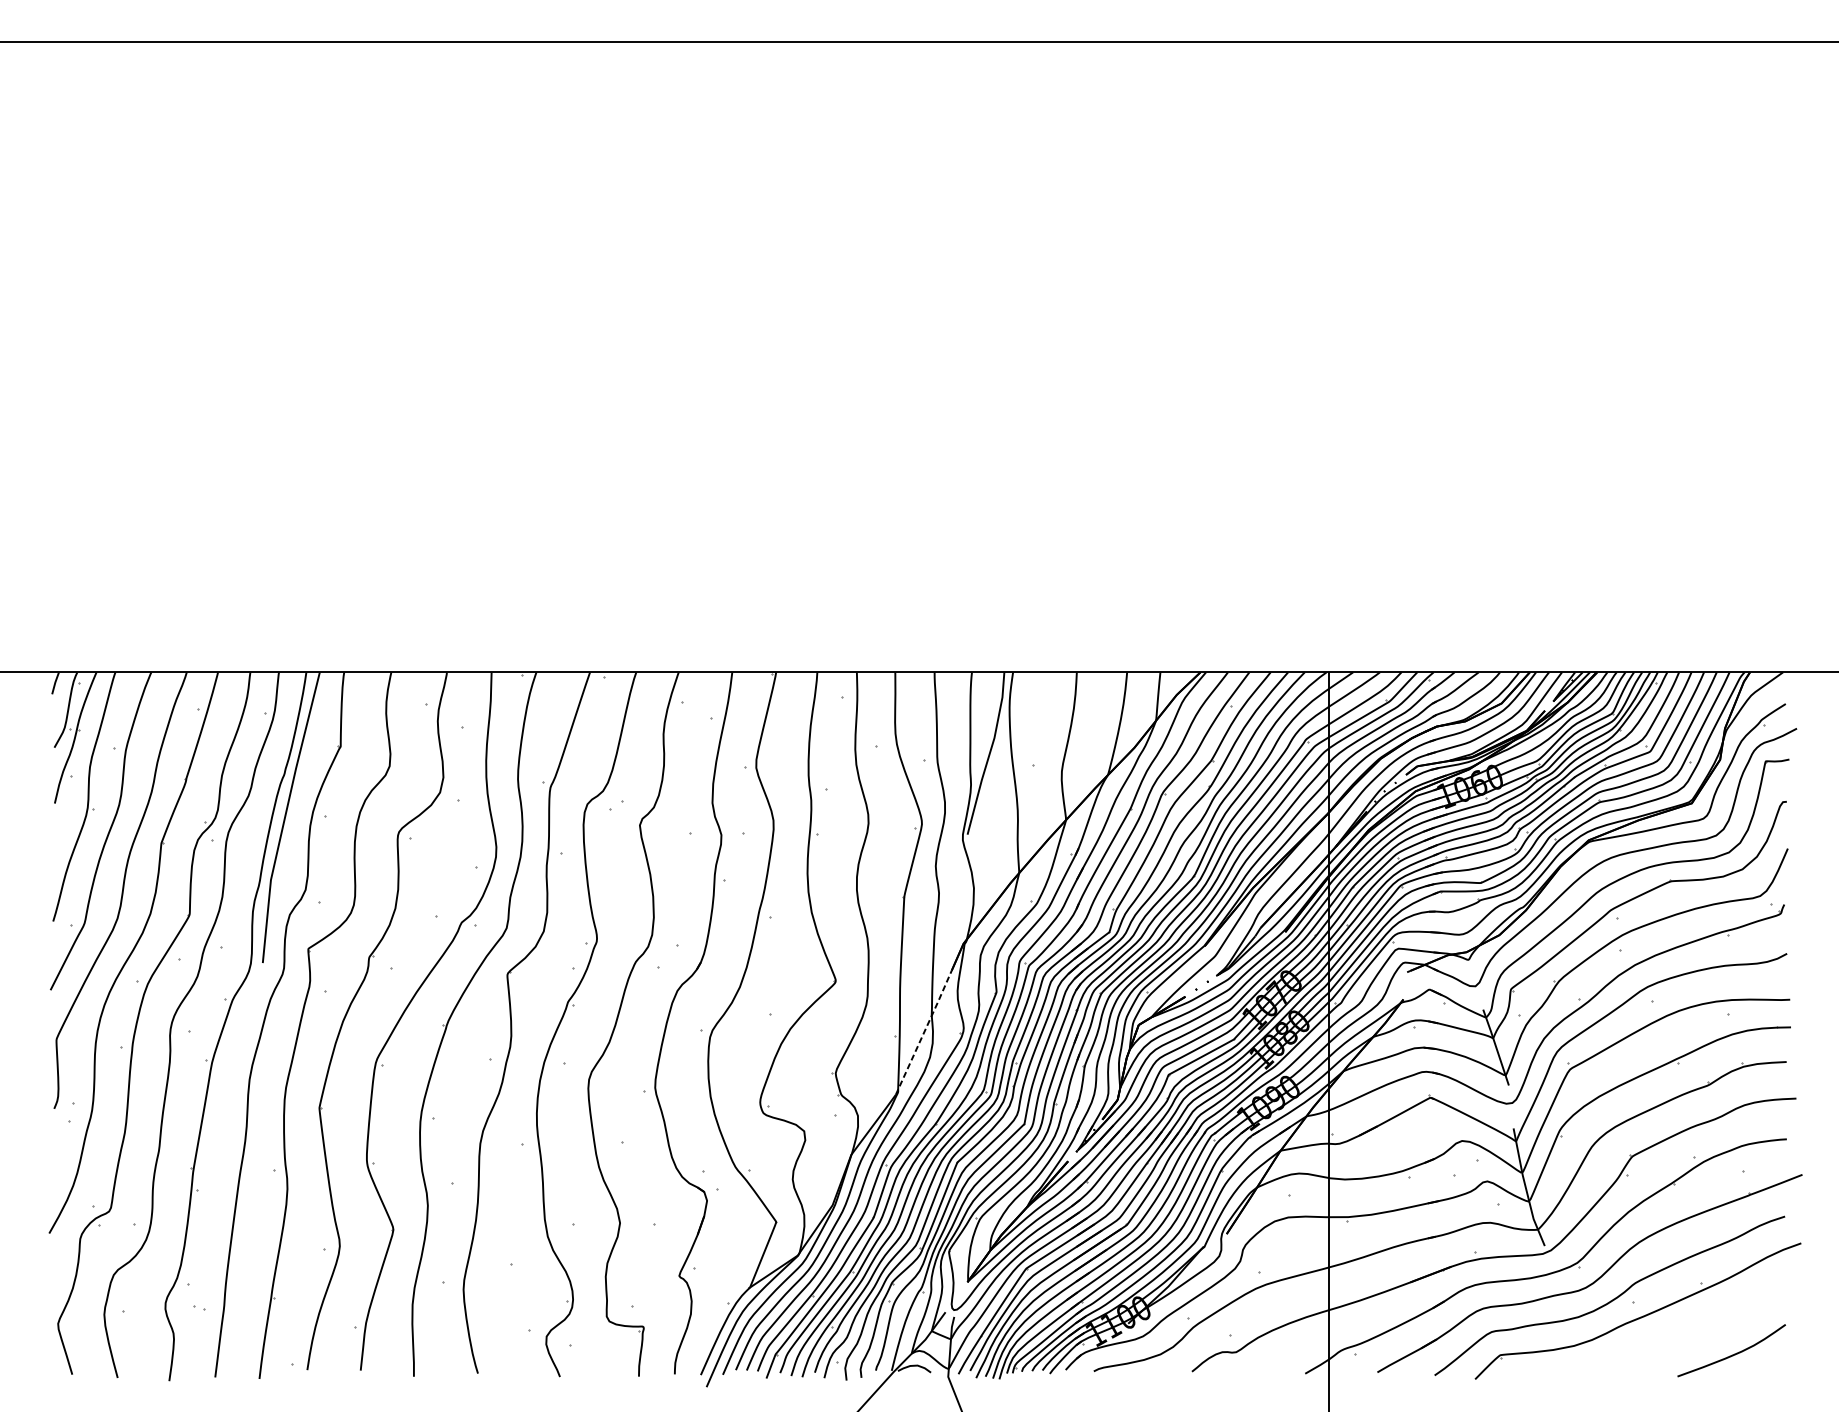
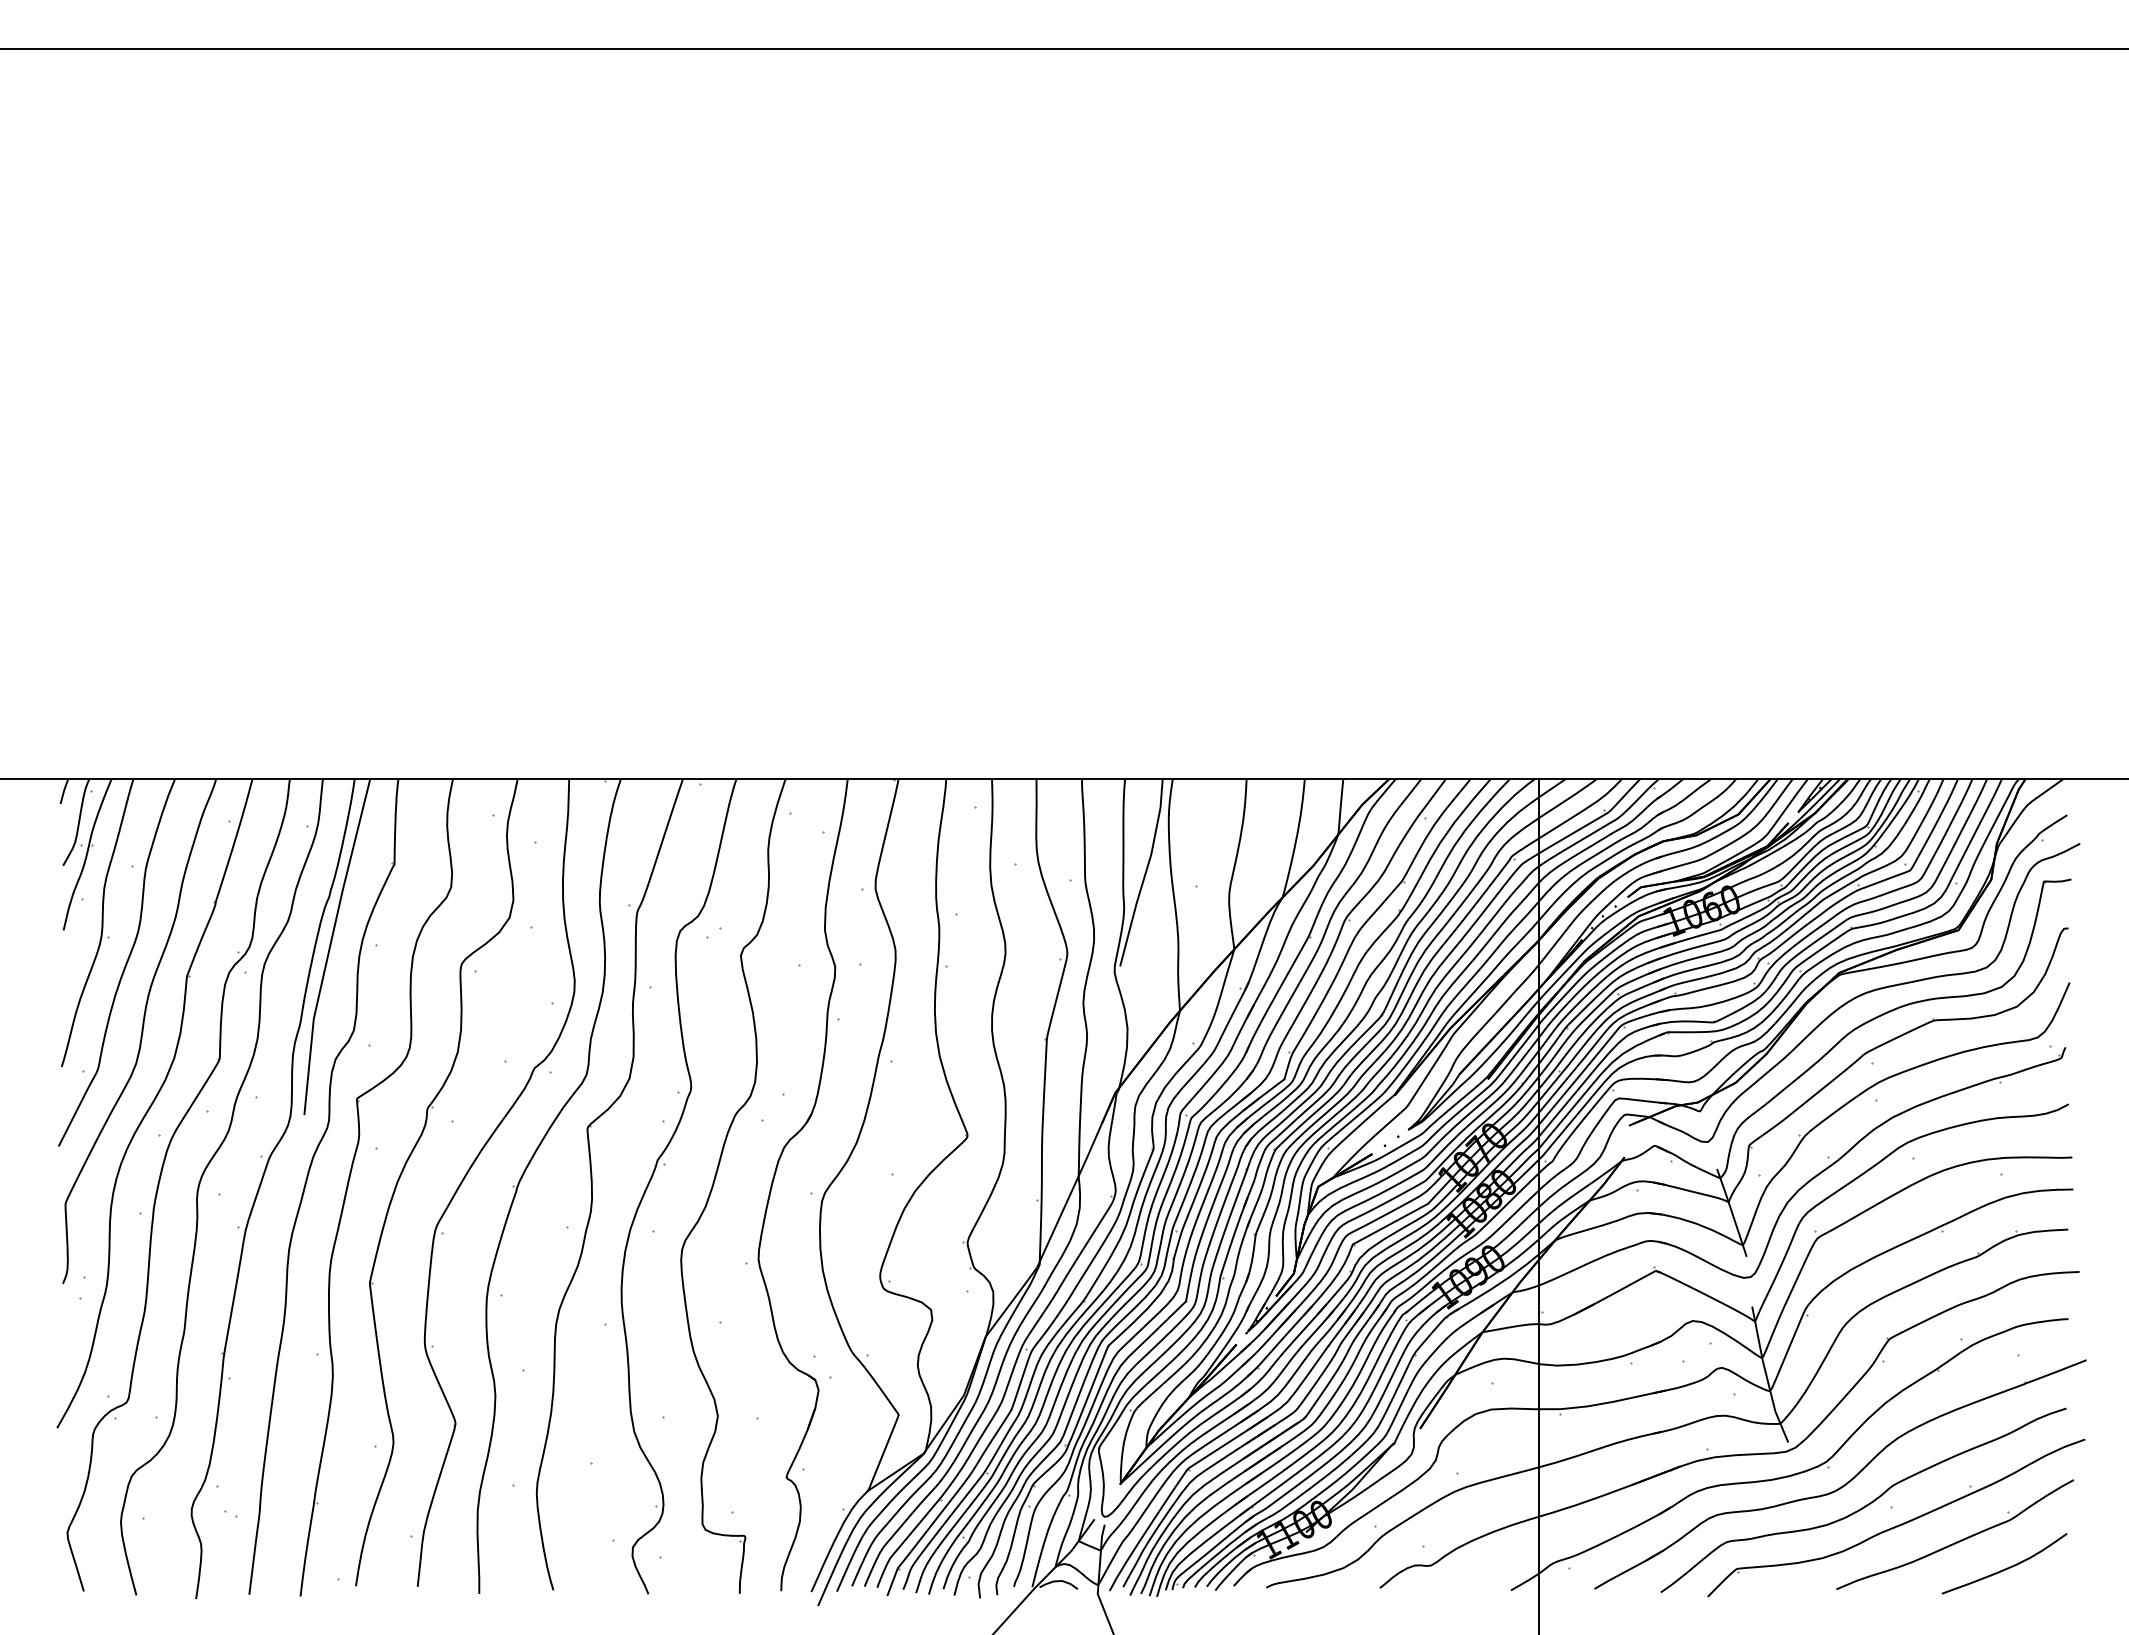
line: (924, 1031) -> (1070, 1194), dashed -> solid
part: (1691, 1330) -> (1958, 1540), added

